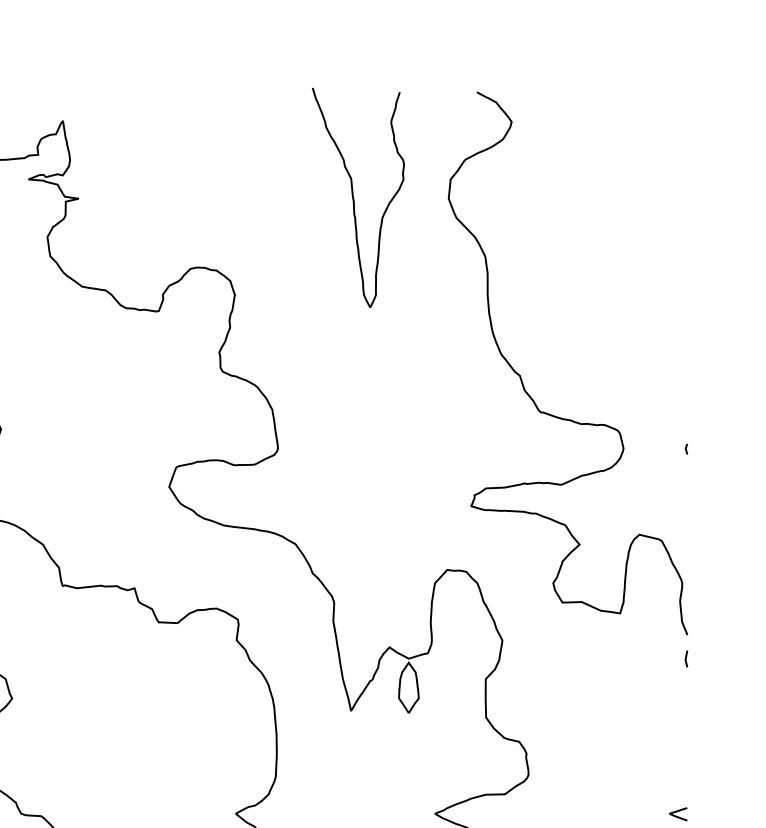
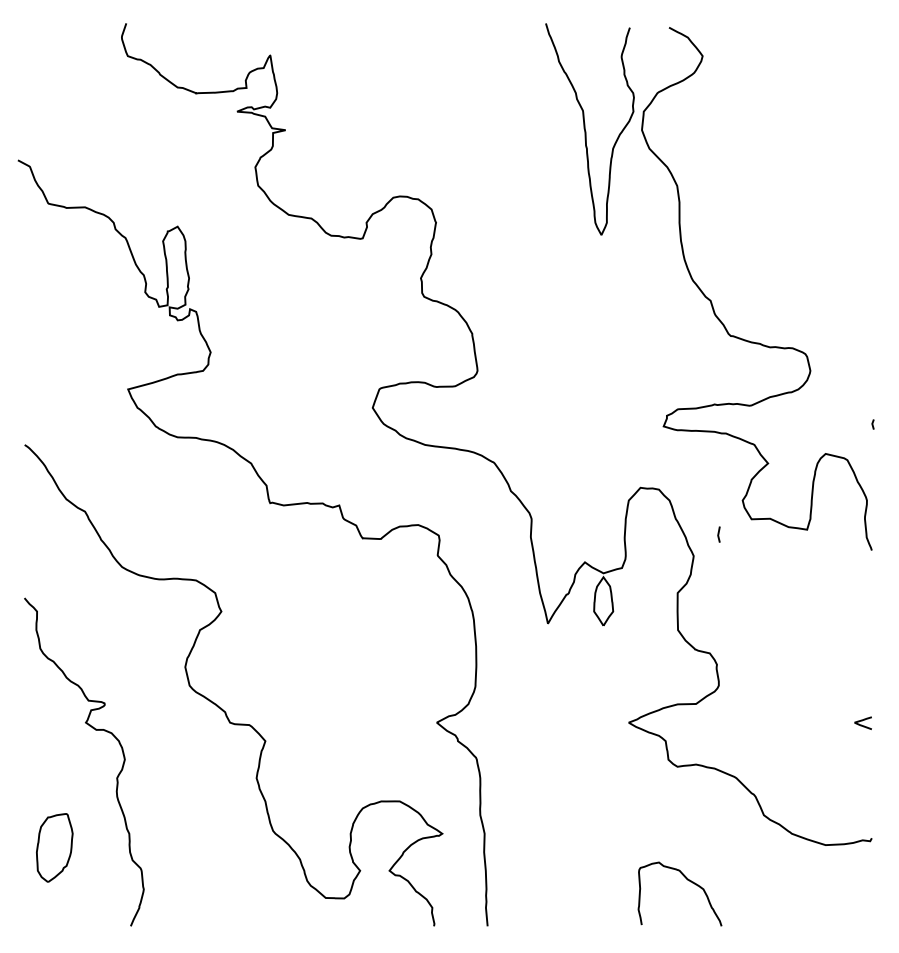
curve: (354, 200) -> (586, 131), moved
line: (685, 449) -> (872, 424), moved
line: (685, 658) -> (718, 534), moved

